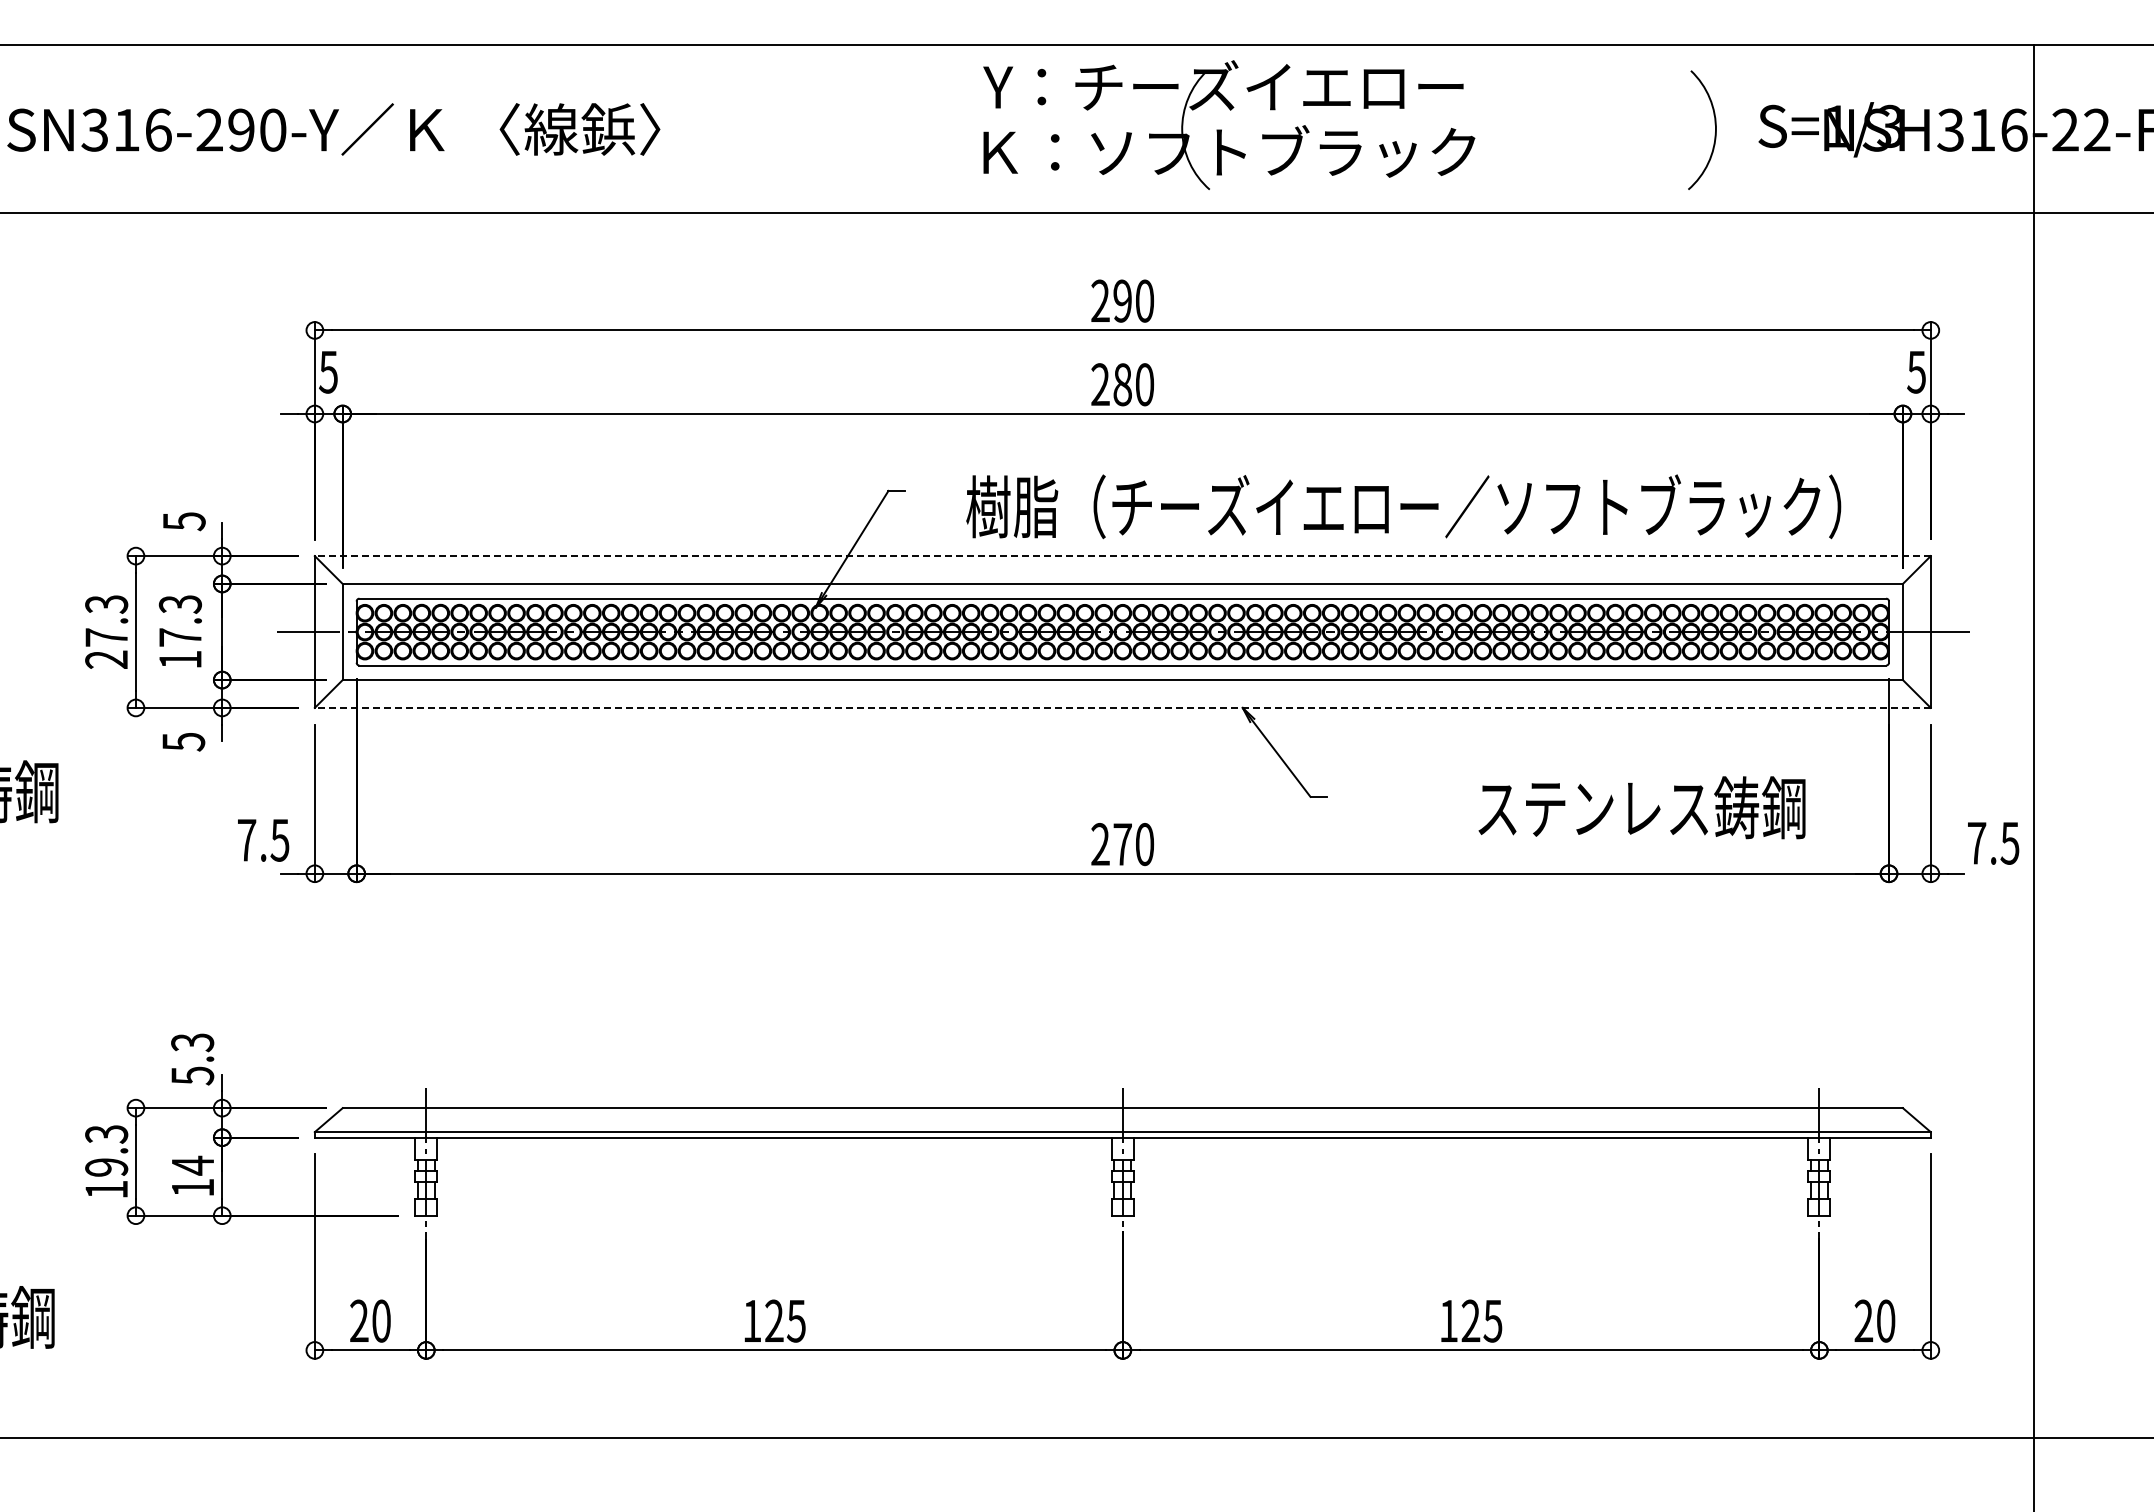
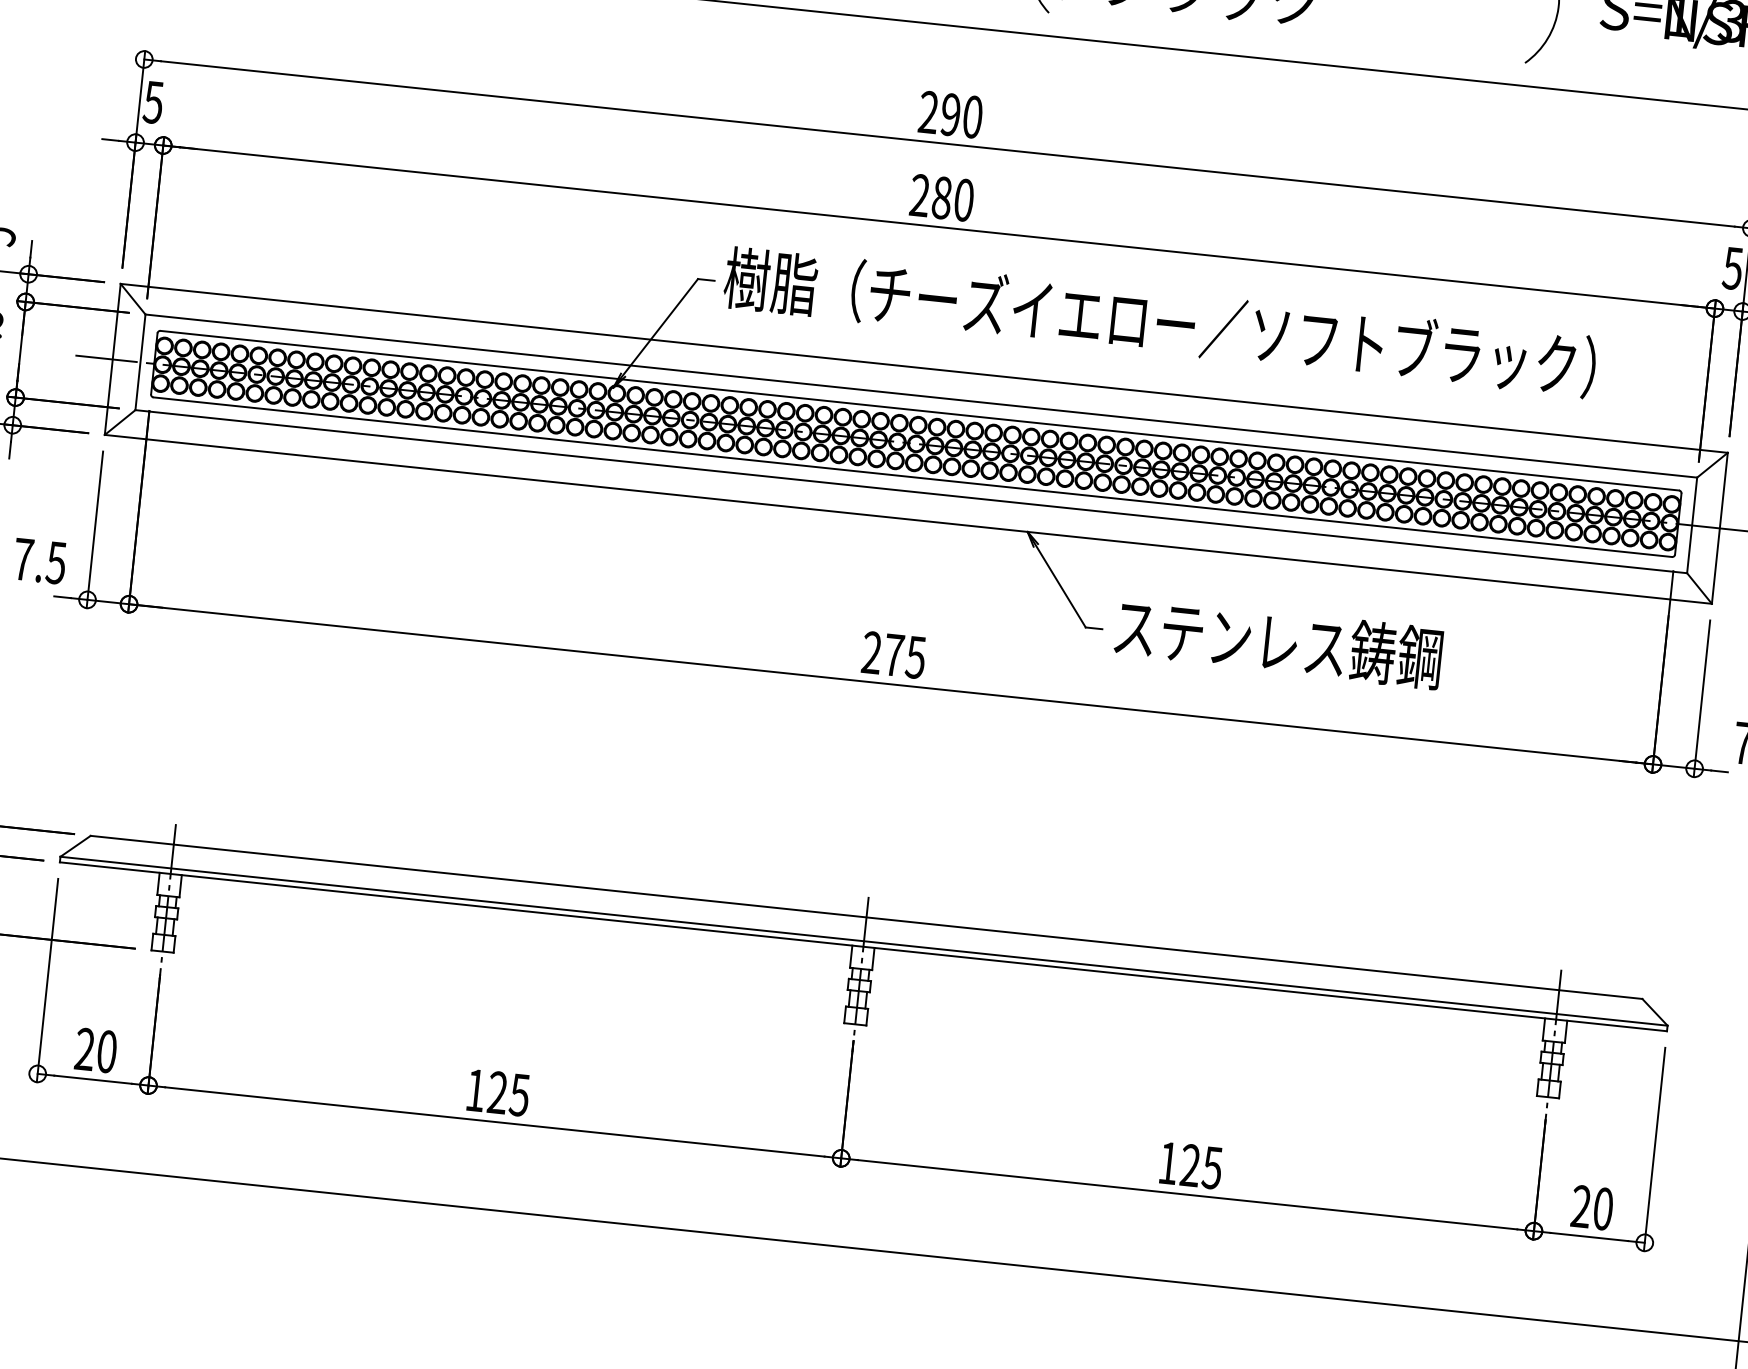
text: (1403, 506) -> (1160, 322), moved
line: (1122, 556) -> (923, 368), dashed -> solid
line: (1122, 707) -> (908, 518), dashed -> solid
text: (1641, 807) -> (1278, 642), moved
text: (1144, 844) -> (915, 657), 270 -> 275

